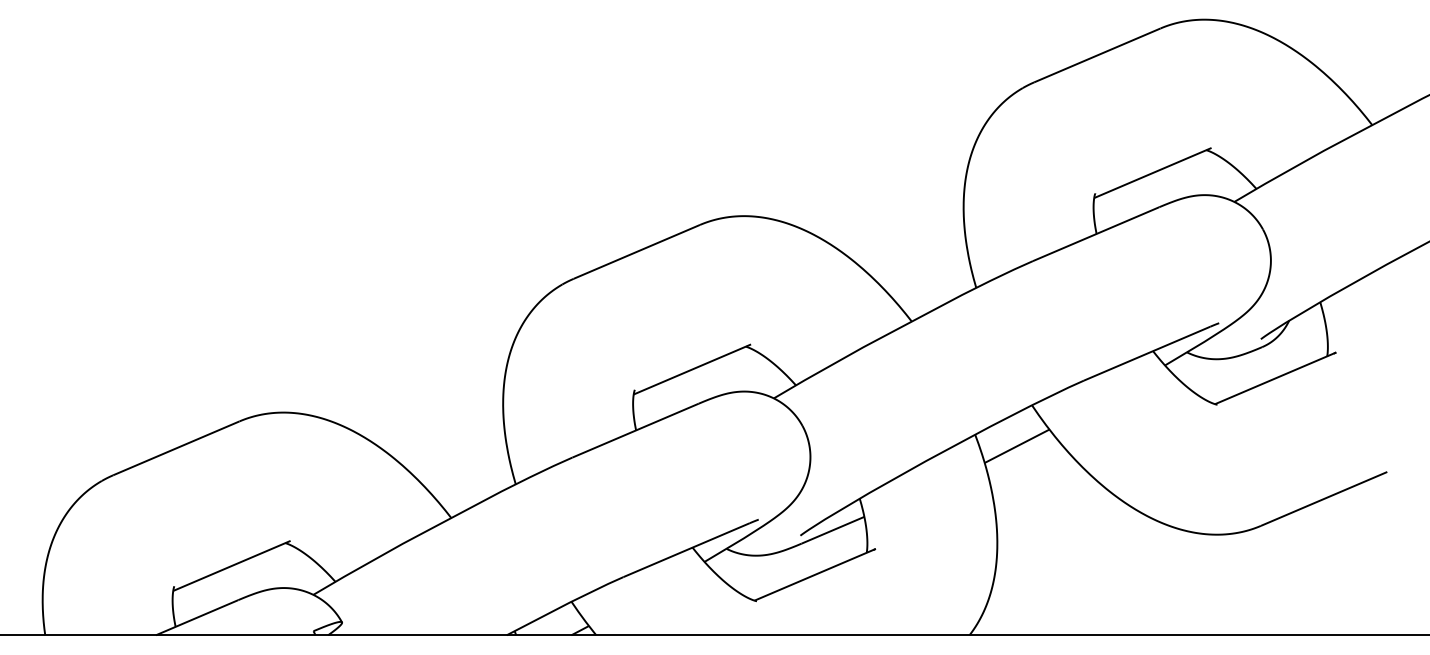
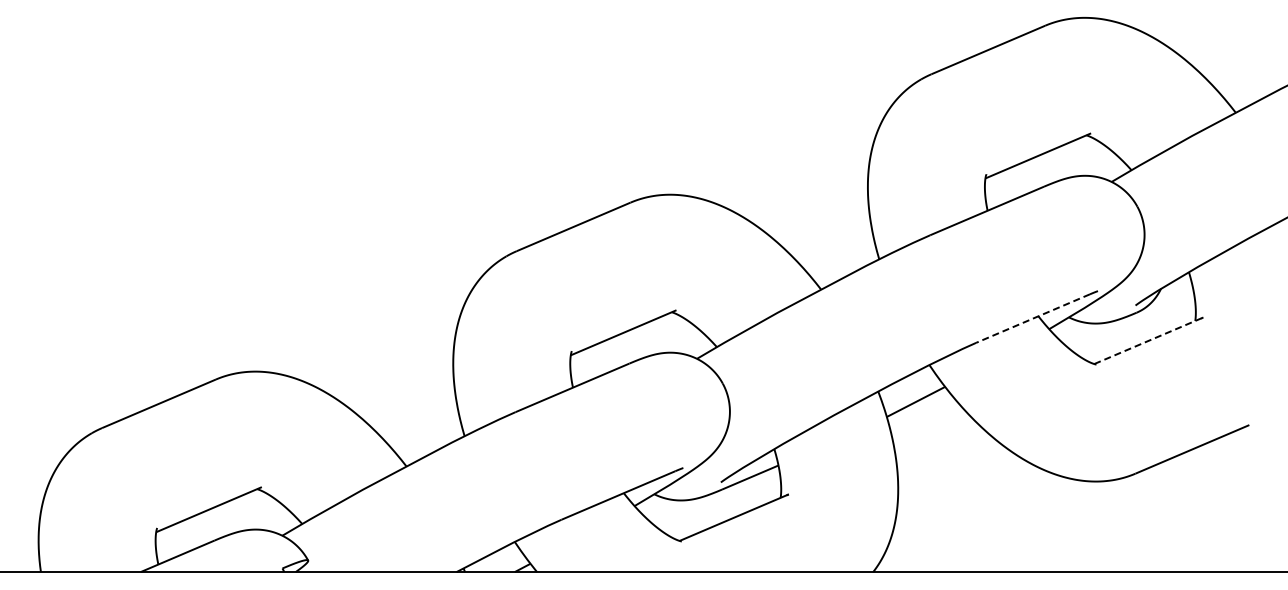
line: (1147, 353) -> (1033, 318), solid -> dashed
line: (1276, 378) -> (1149, 340), solid -> dashed

